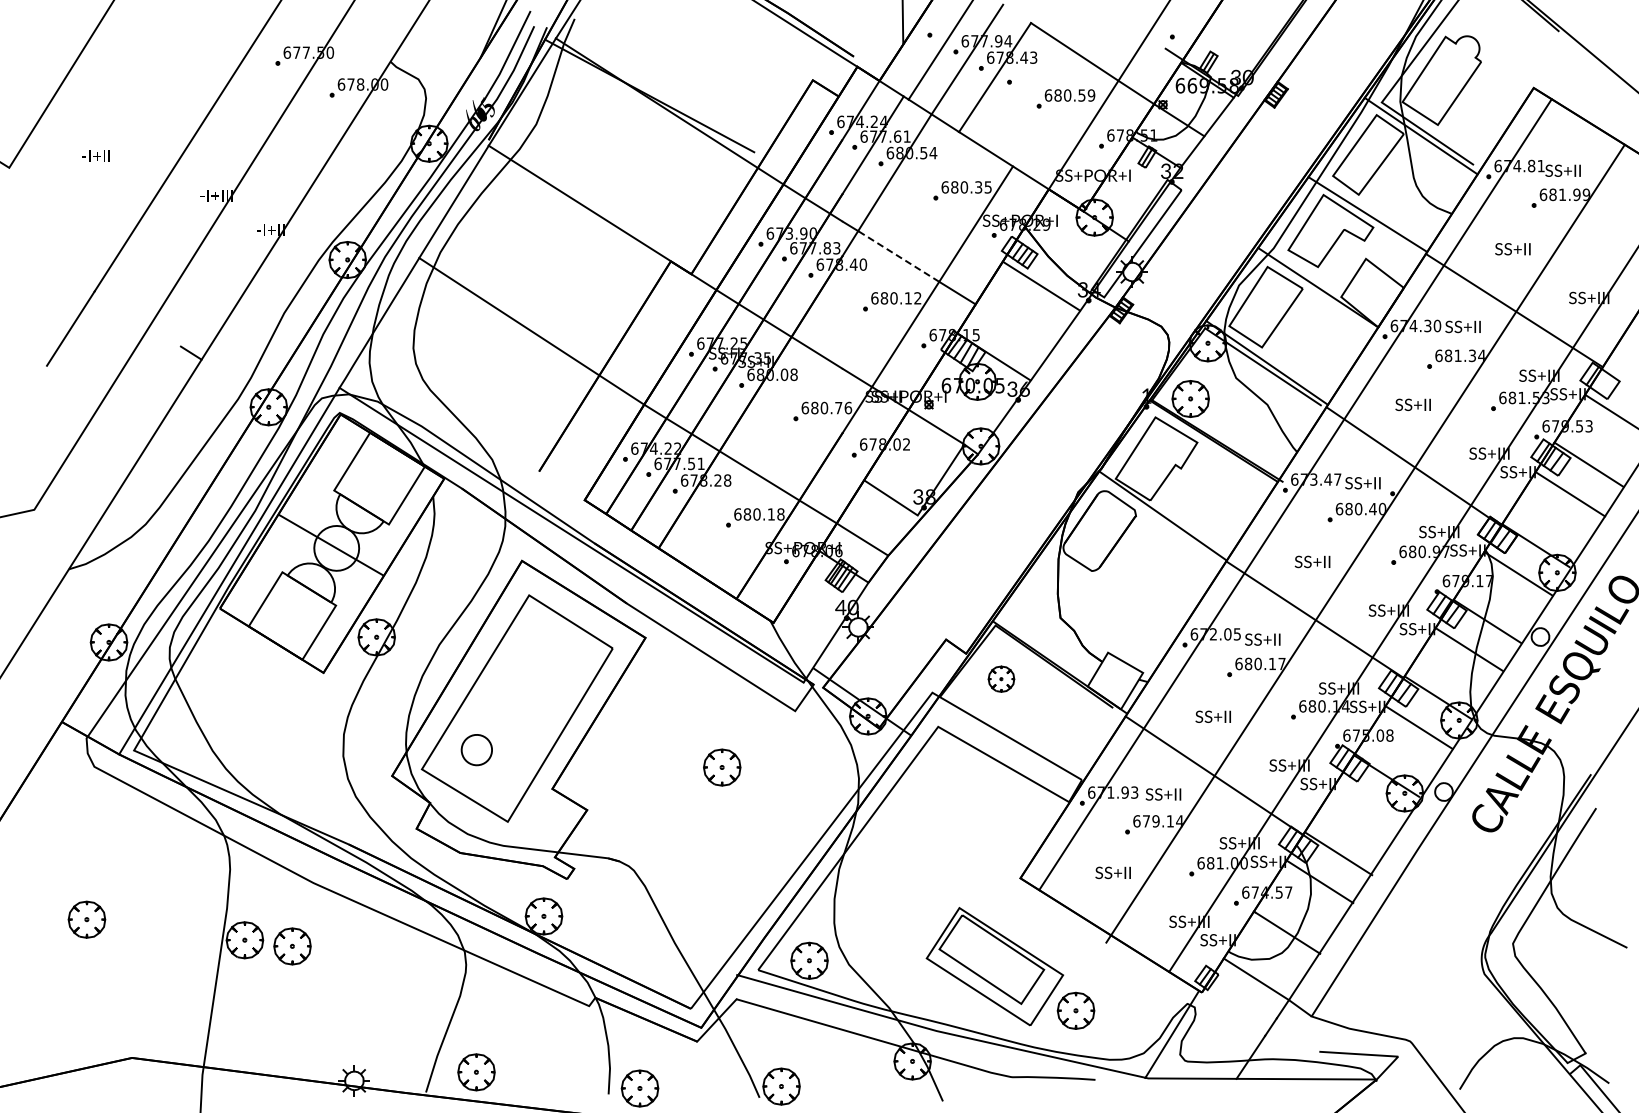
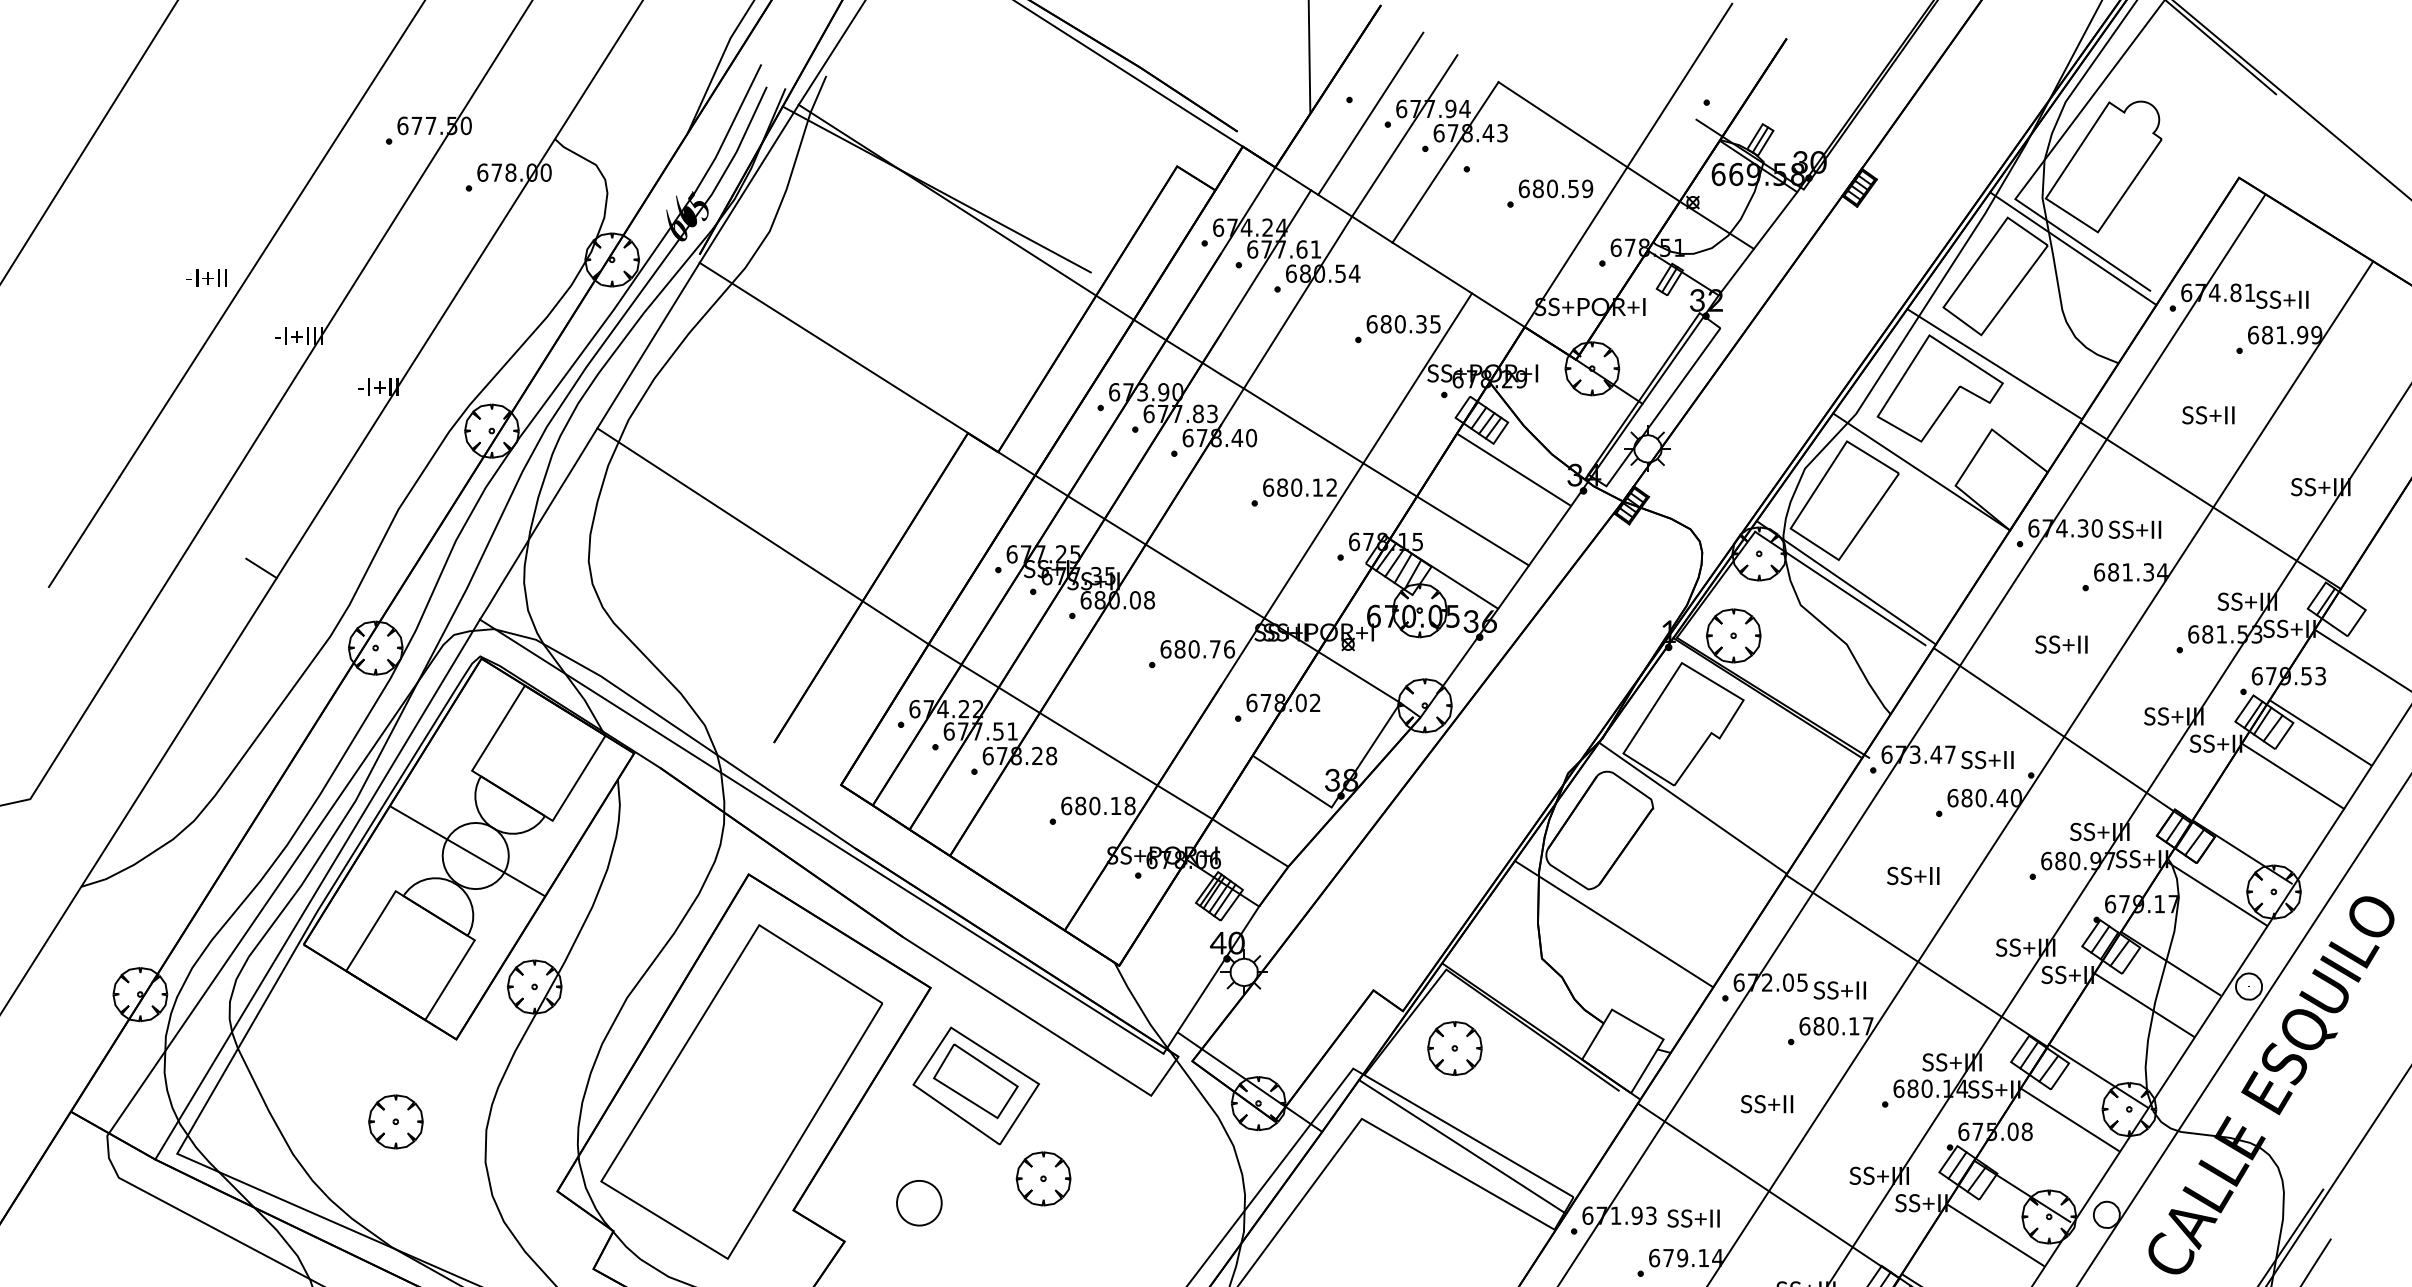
text: (95, 155) -> (205, 277), moved
line: (898, 256) -> (1303, 426), dashed -> solid
line: (1013, 327) -> (1472, 530), added
line: (1109, 594) -> (1614, 923), added
part: (1001, 679) -> (1455, 1049), size x1.43
part: (676, 703) -> (976, 1084), added
part: (282, 728) -> (395, 1121), added
line: (1006, 745) -> (1462, 1146), added
part: (476, 750) -> (918, 1203), moved
line: (1368, 805) -> (1995, 1234), added

